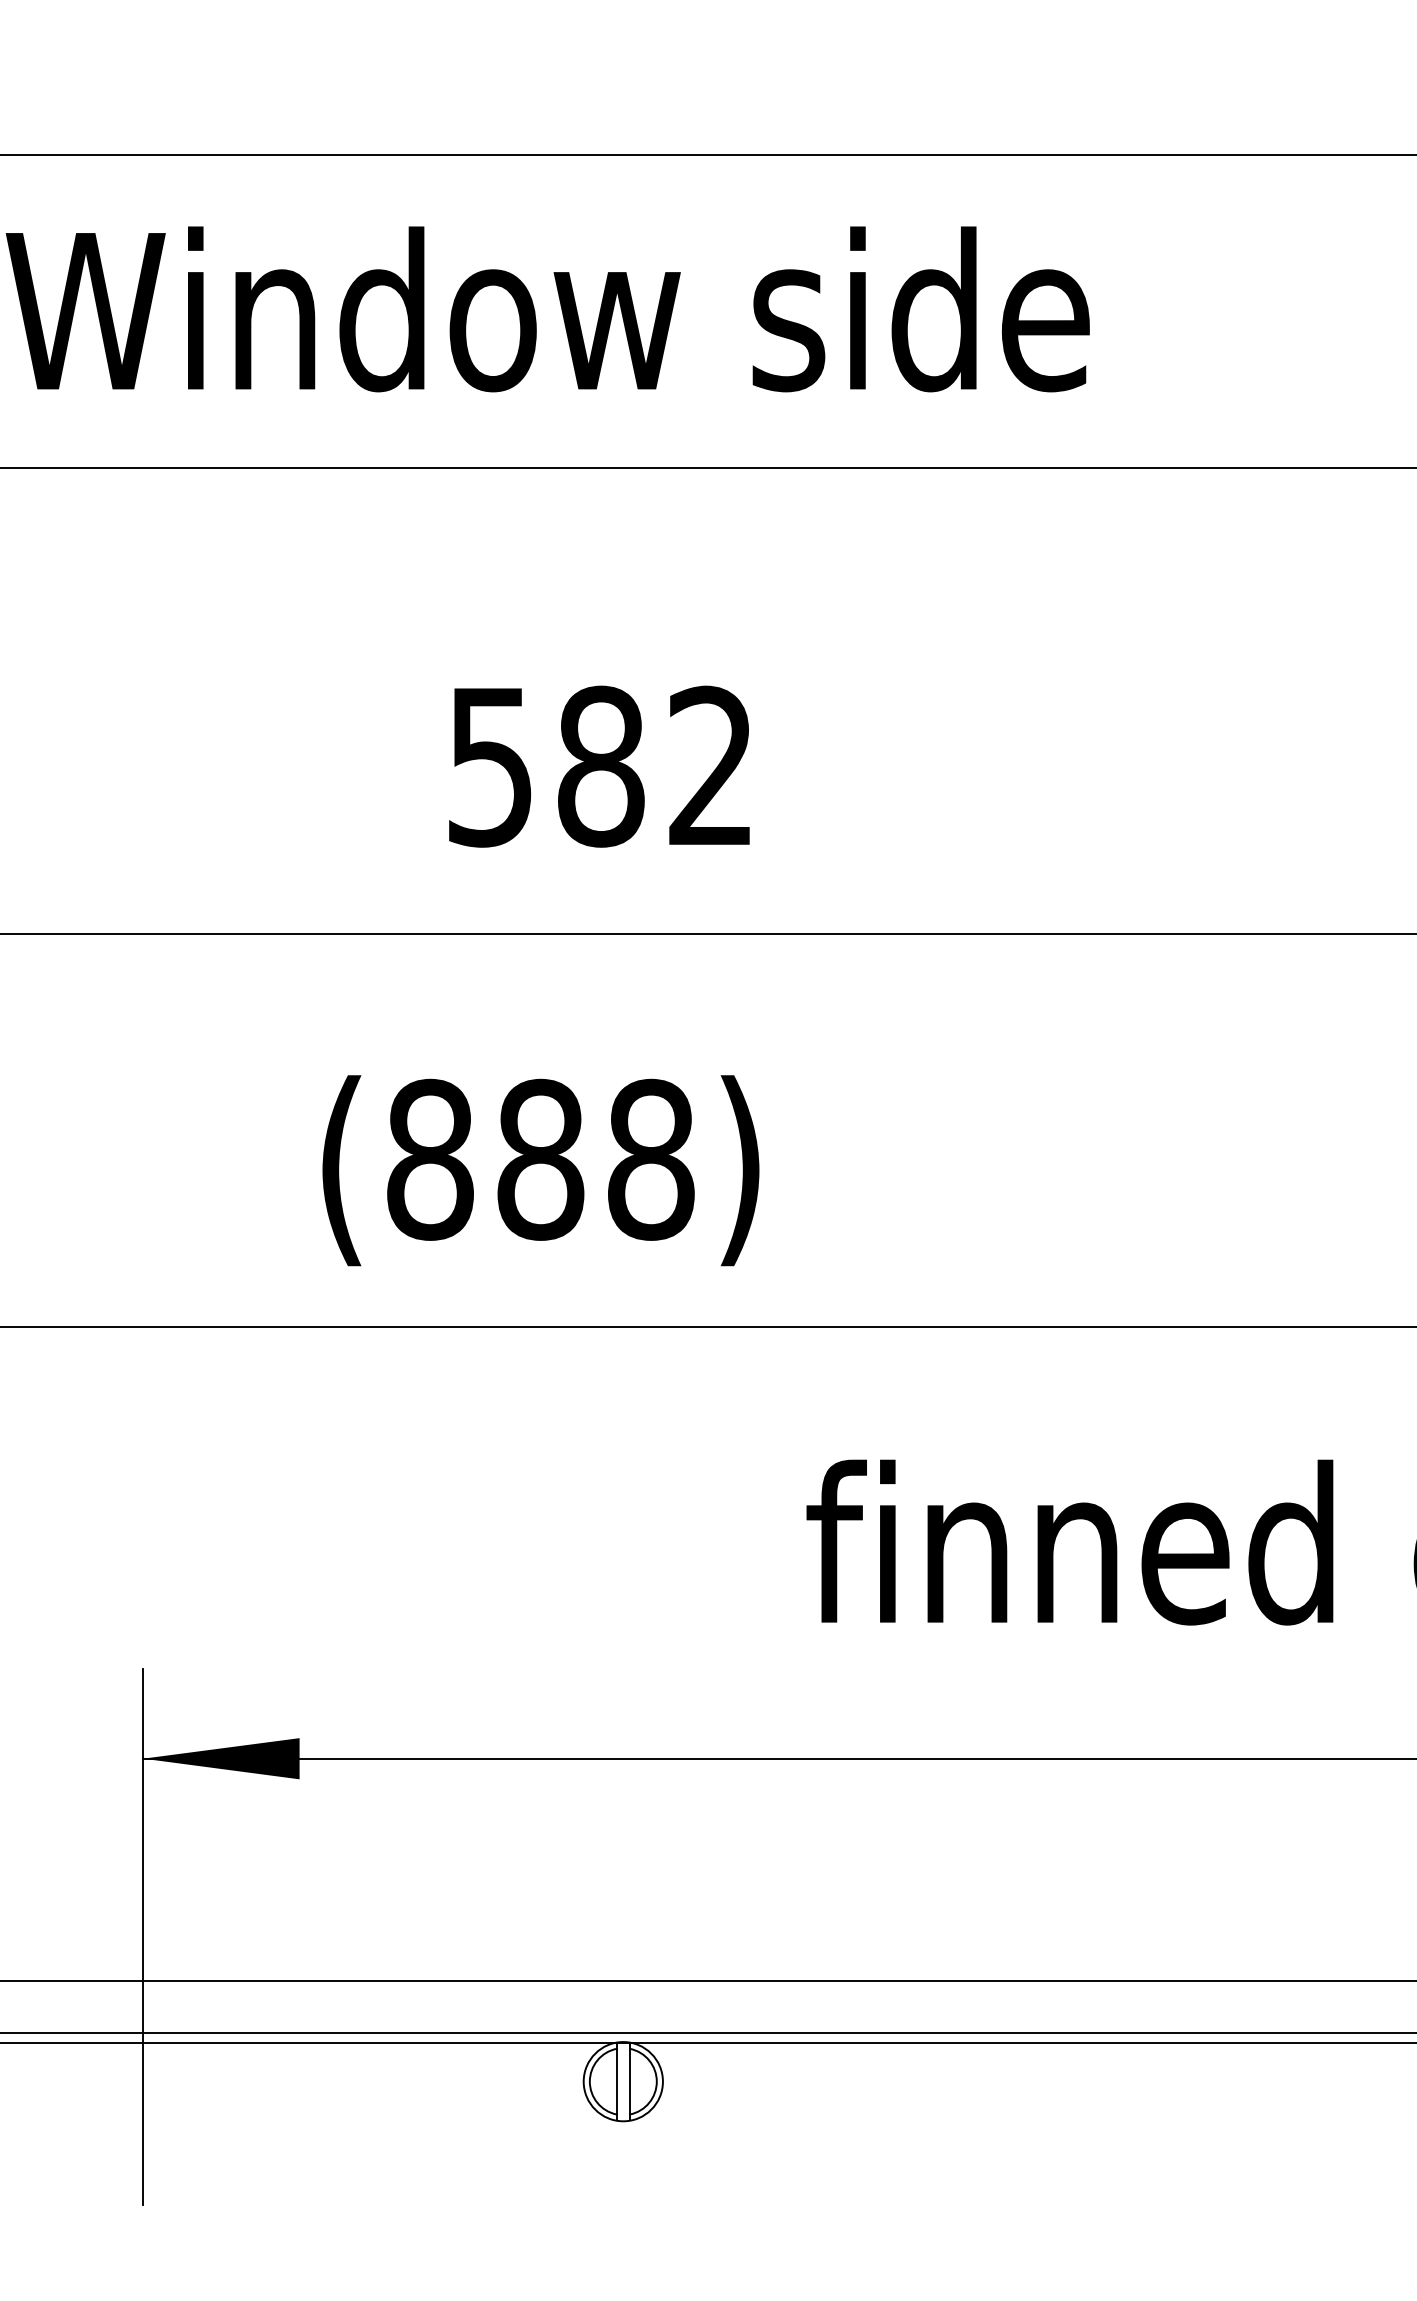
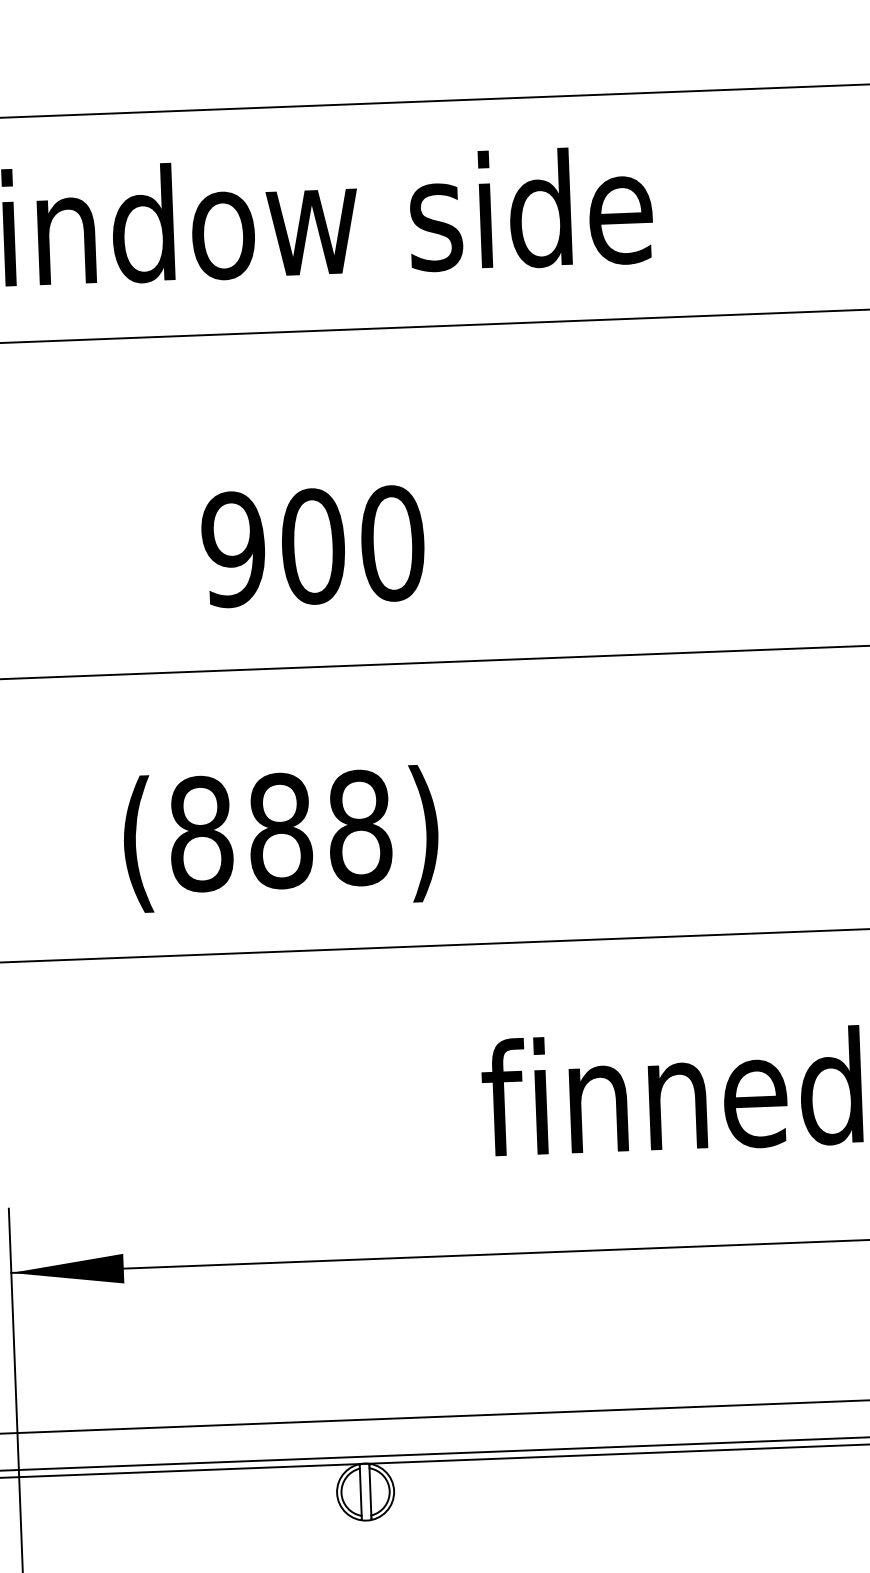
text: (600, 766) -> (312, 546), 582 -> 900

